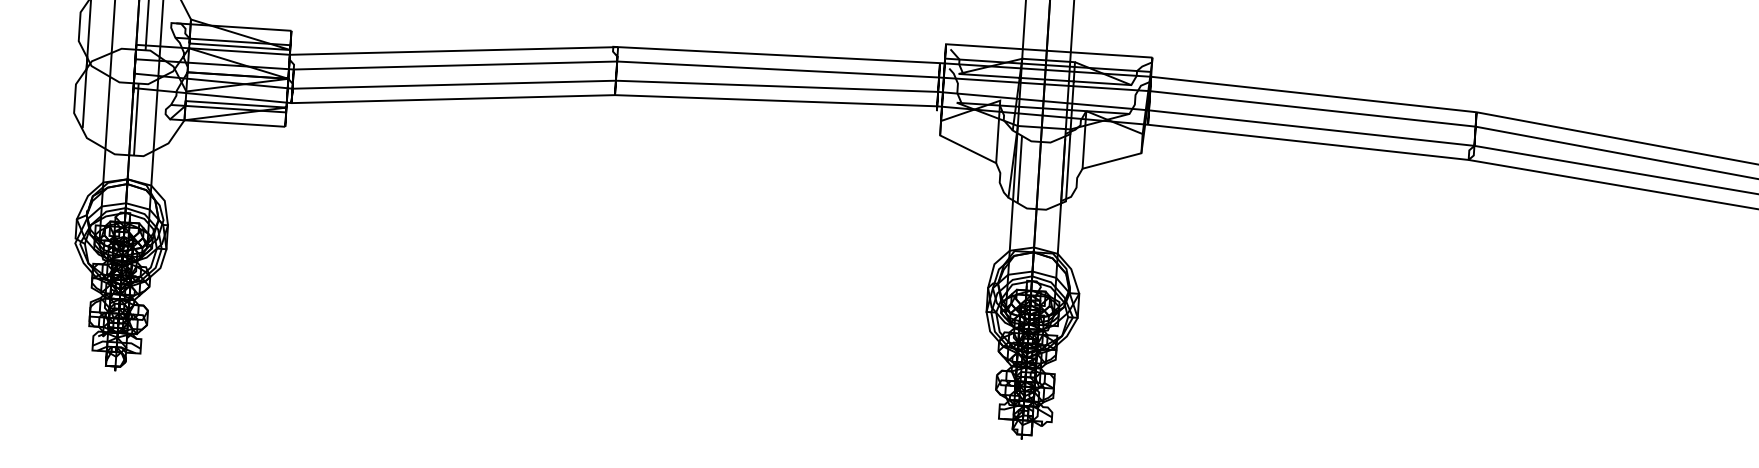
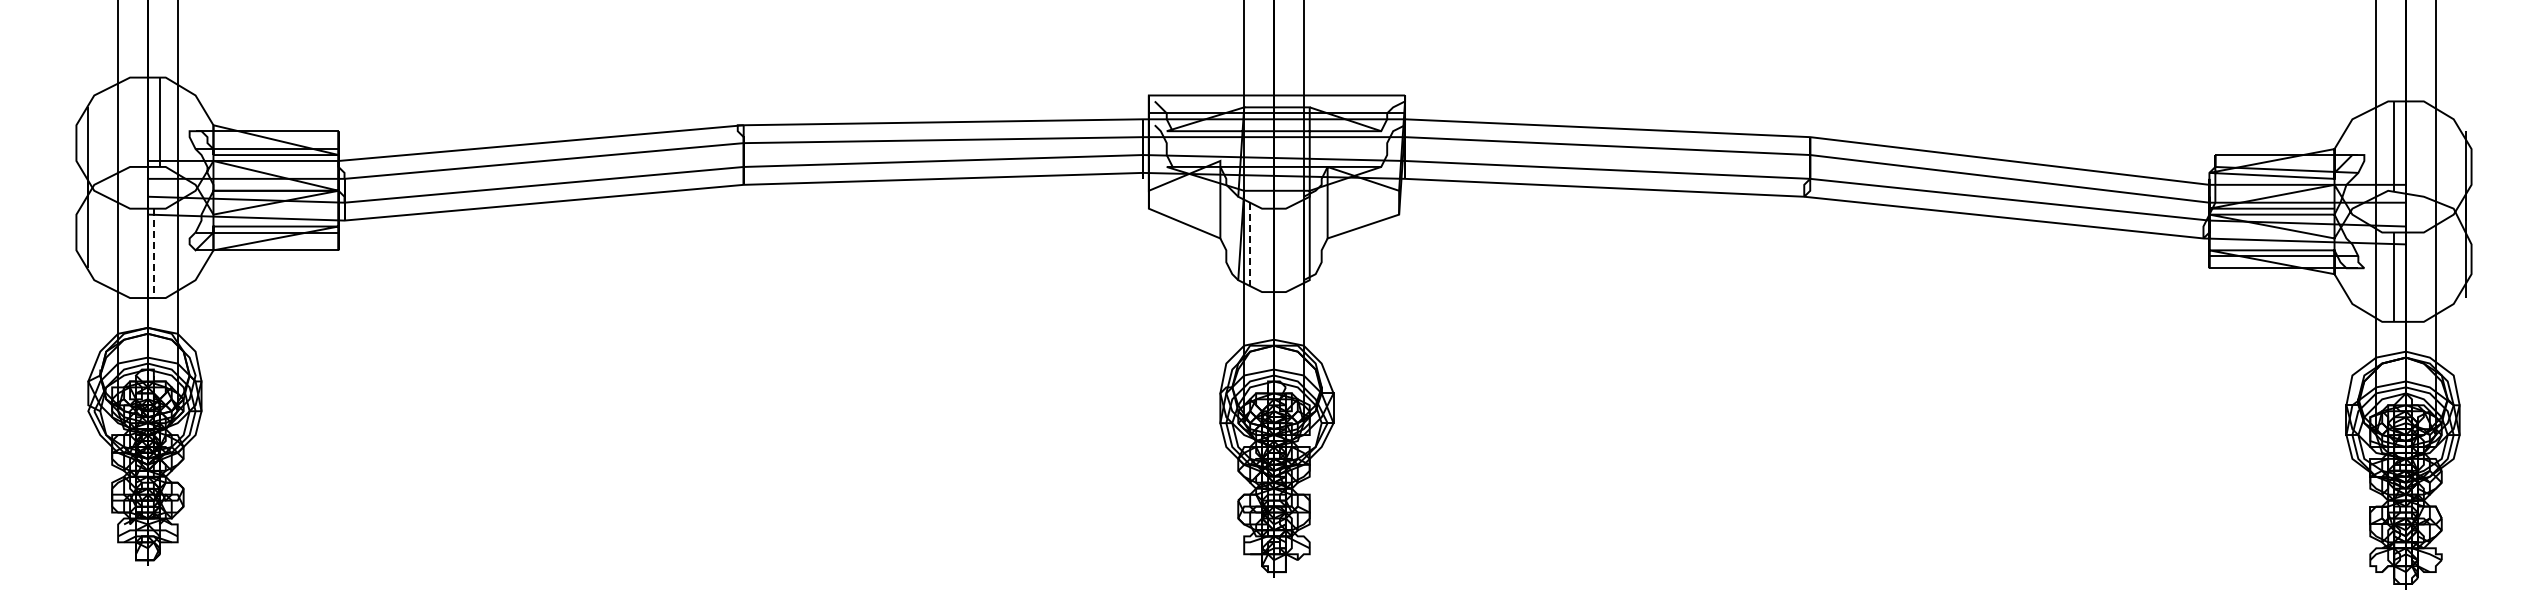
line: (136, 119) -> (153, 253), solid -> dashed
line: (1020, 169) -> (1250, 244), solid -> dashed

